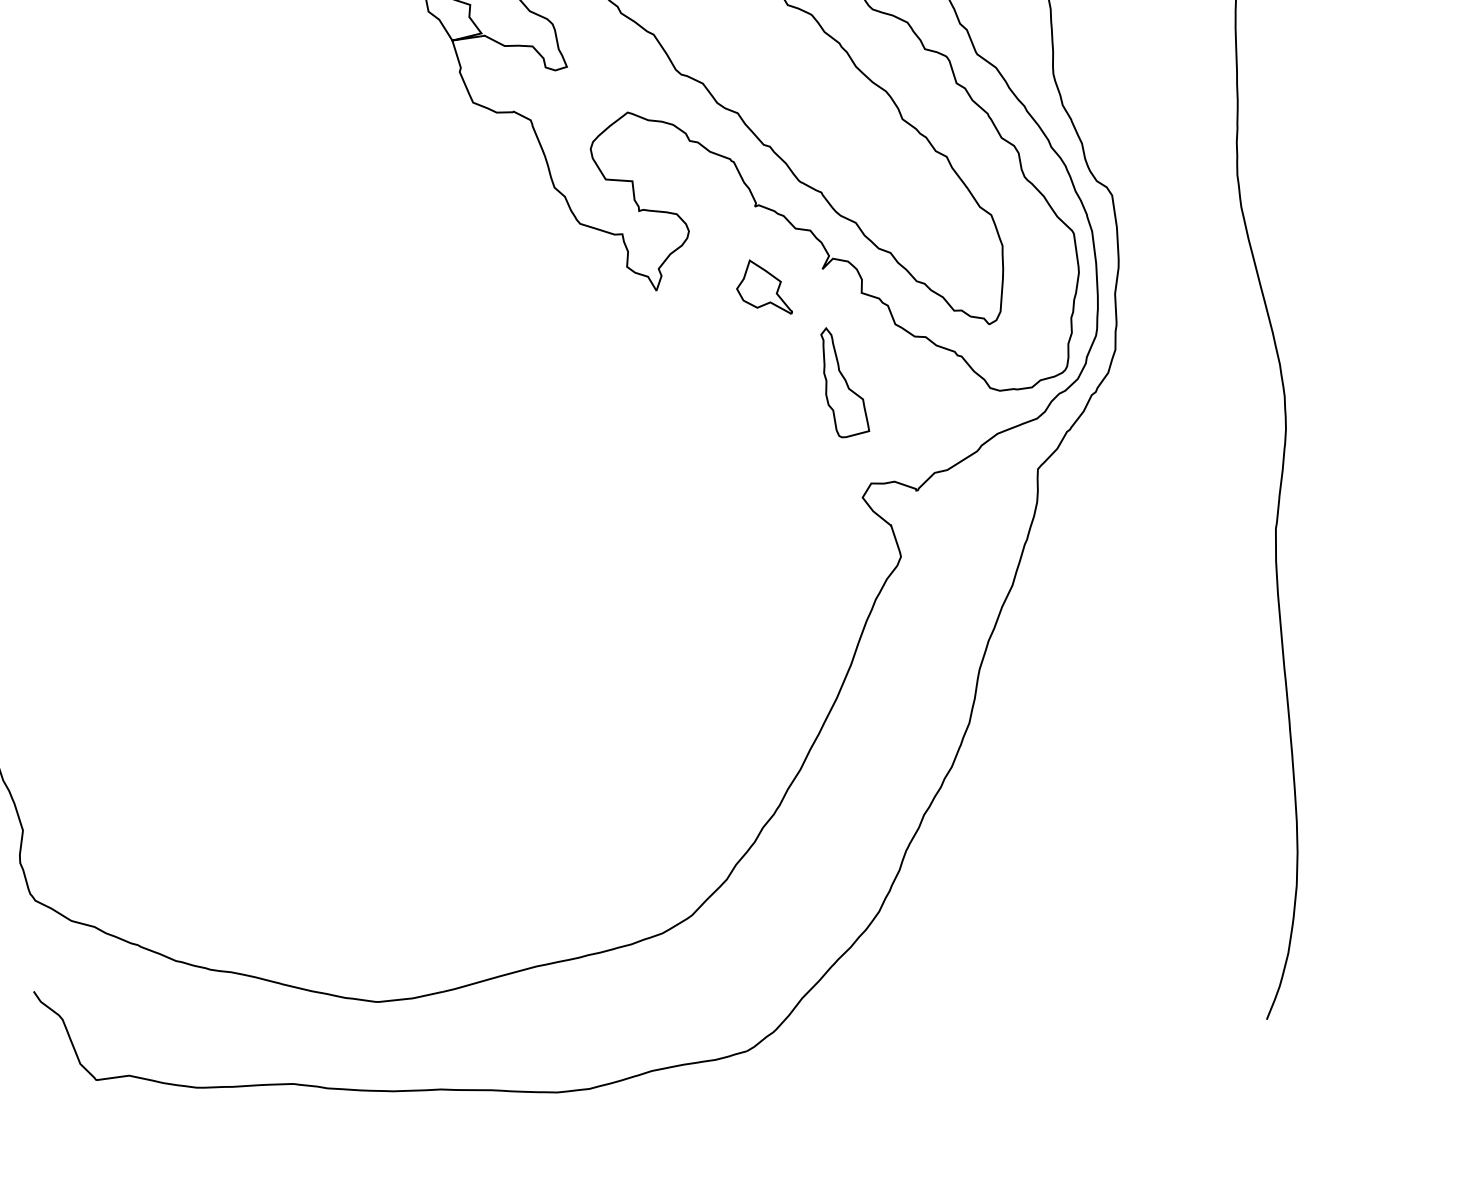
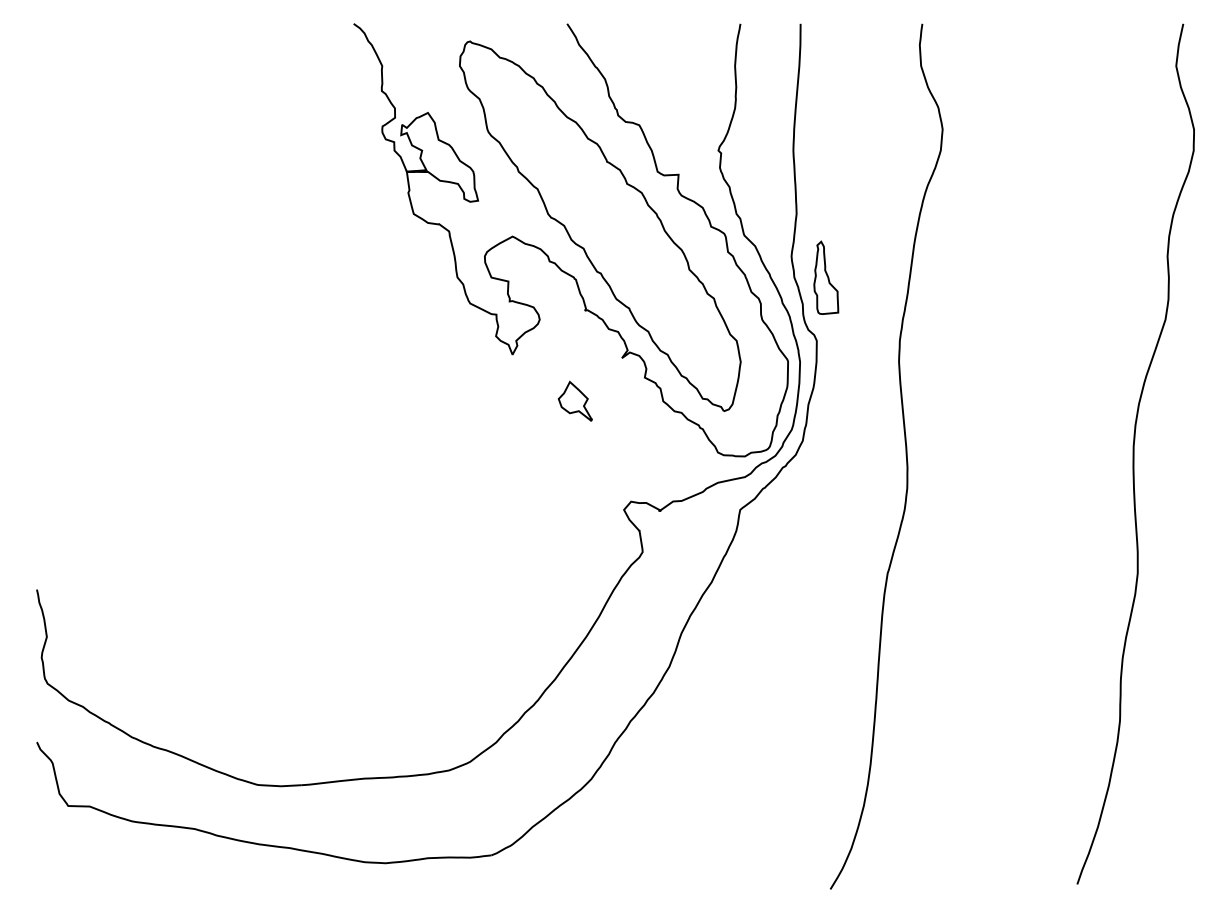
part: (761, 287) -> (574, 400), moved
part: (842, 380) -> (826, 277), moved

